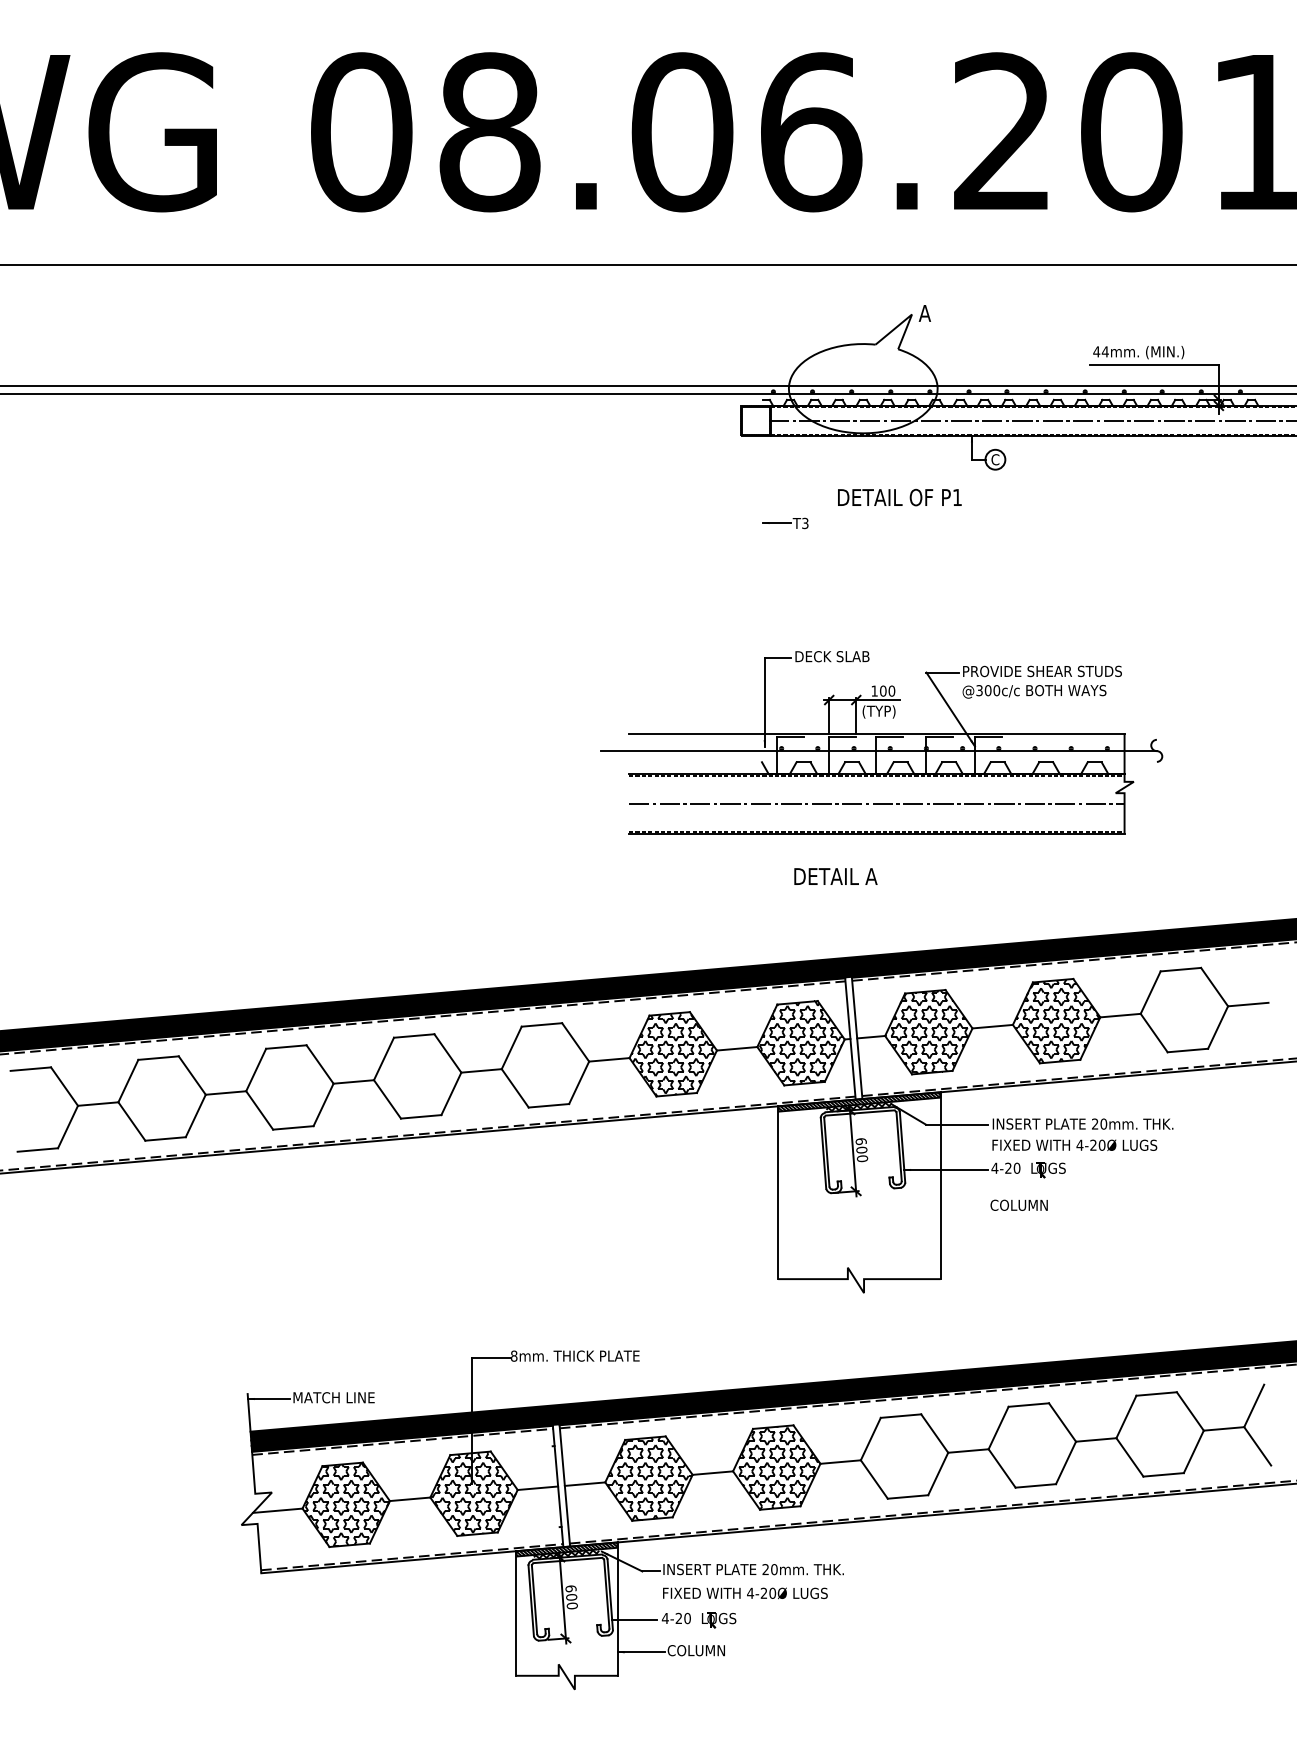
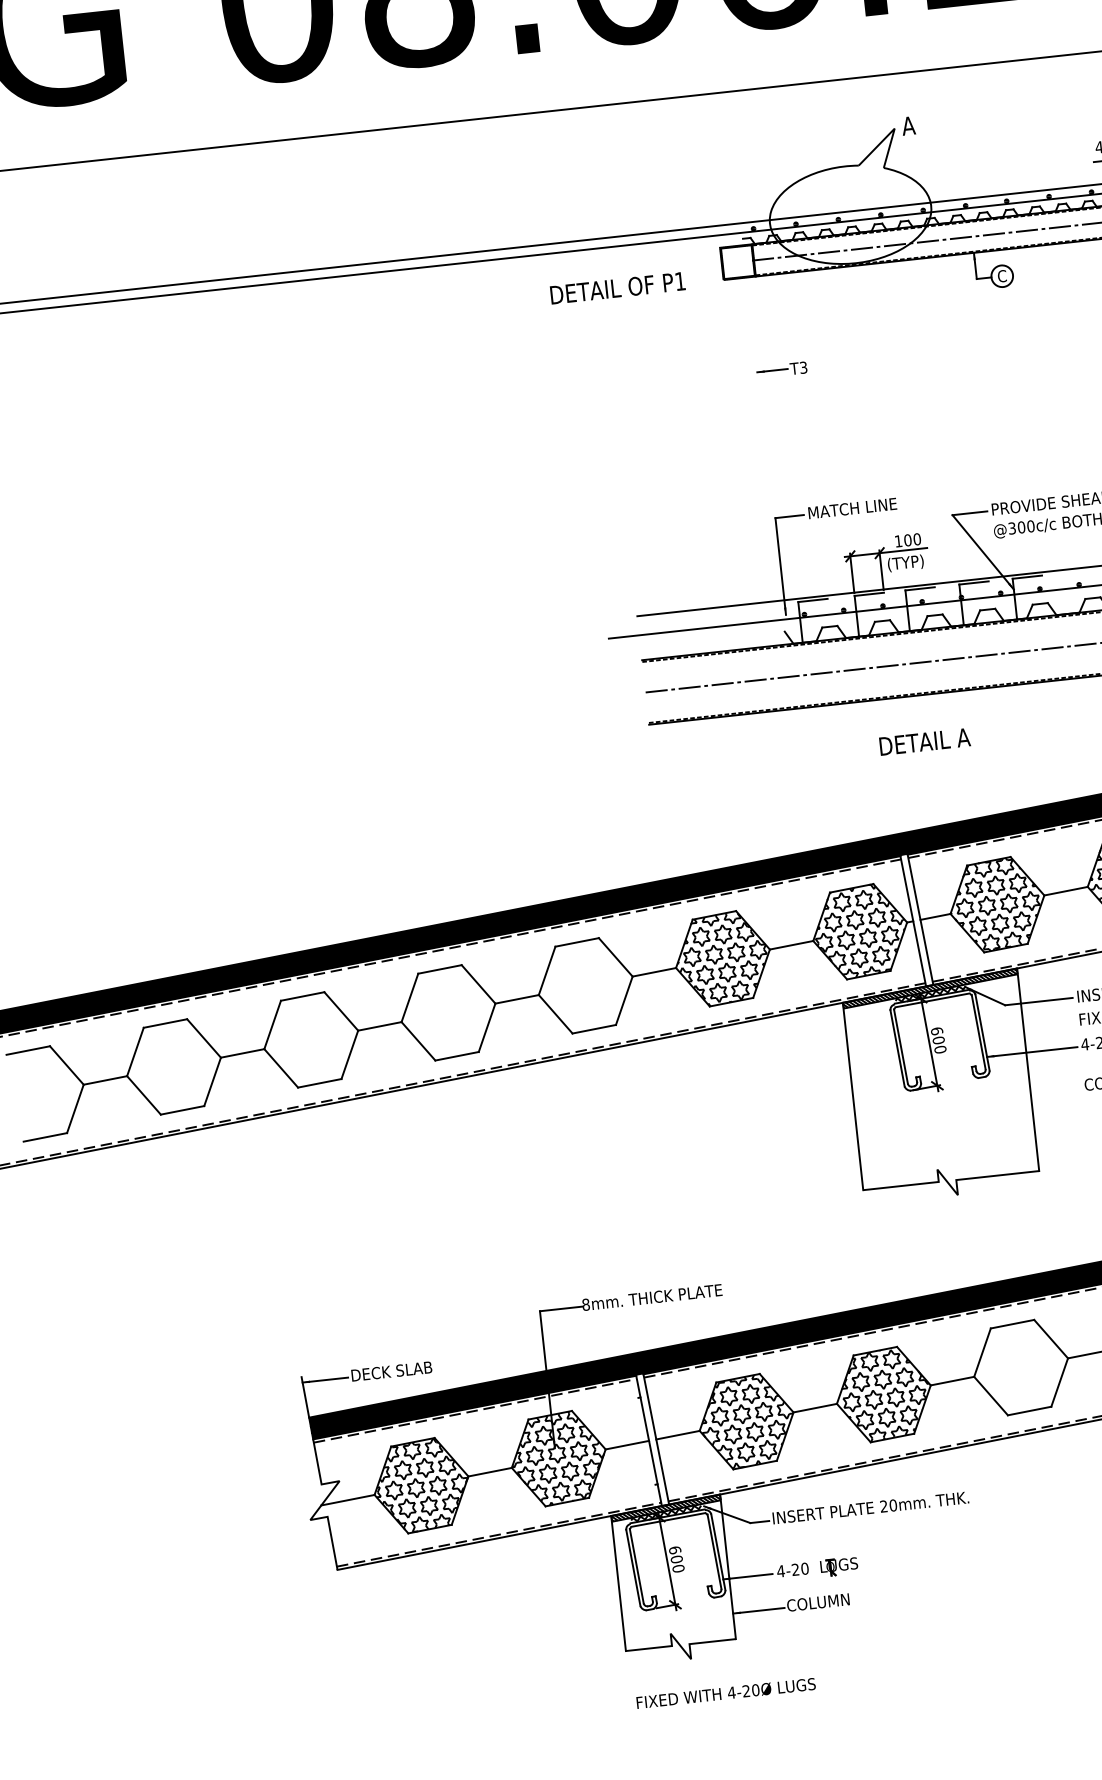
text: (899, 497) -> (617, 288), moved
text: (836, 656) -> (853, 508), DECK SLAB -> MATCH LINE
text: (835, 876) -> (924, 741), moved
text: (334, 1397) -> (396, 1370), MATCH LINE -> DECK SLAB
text: (745, 1593) -> (726, 1693), moved

